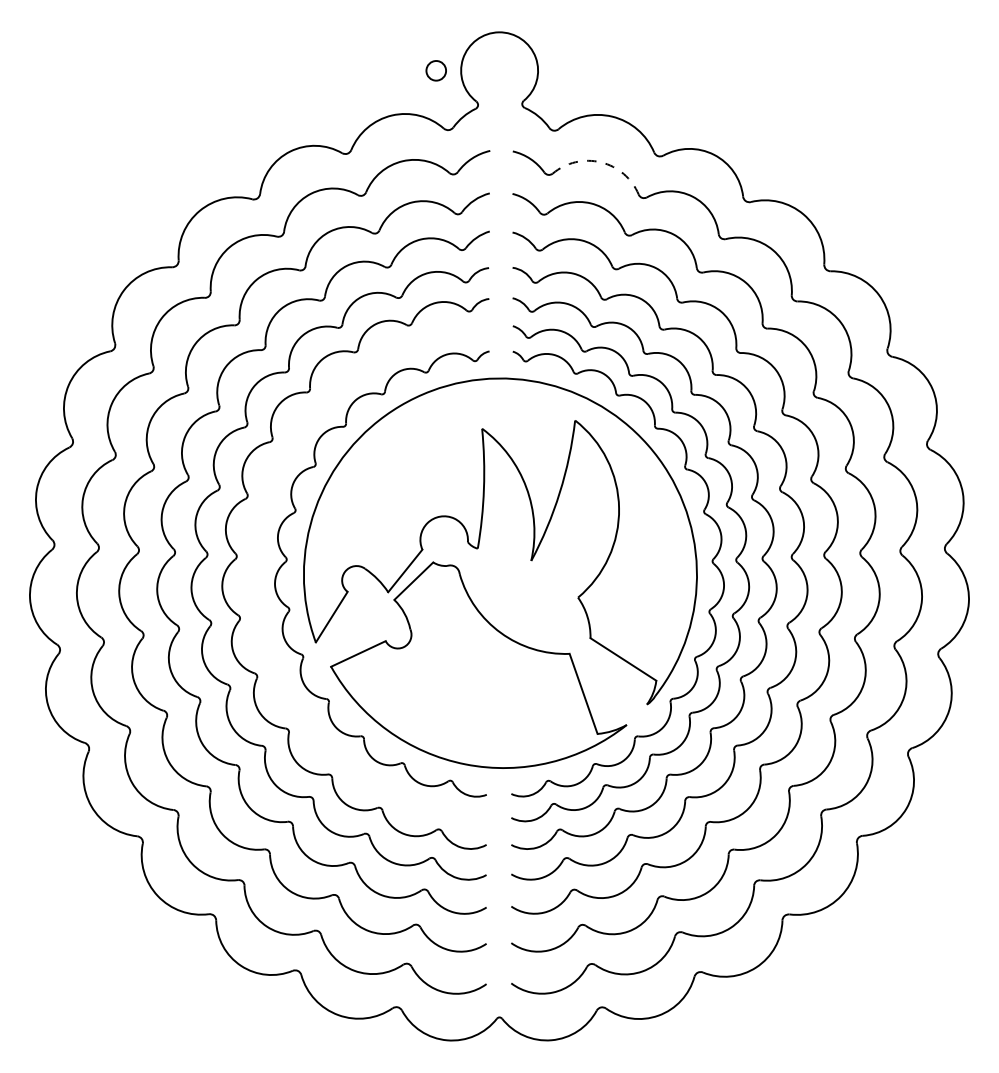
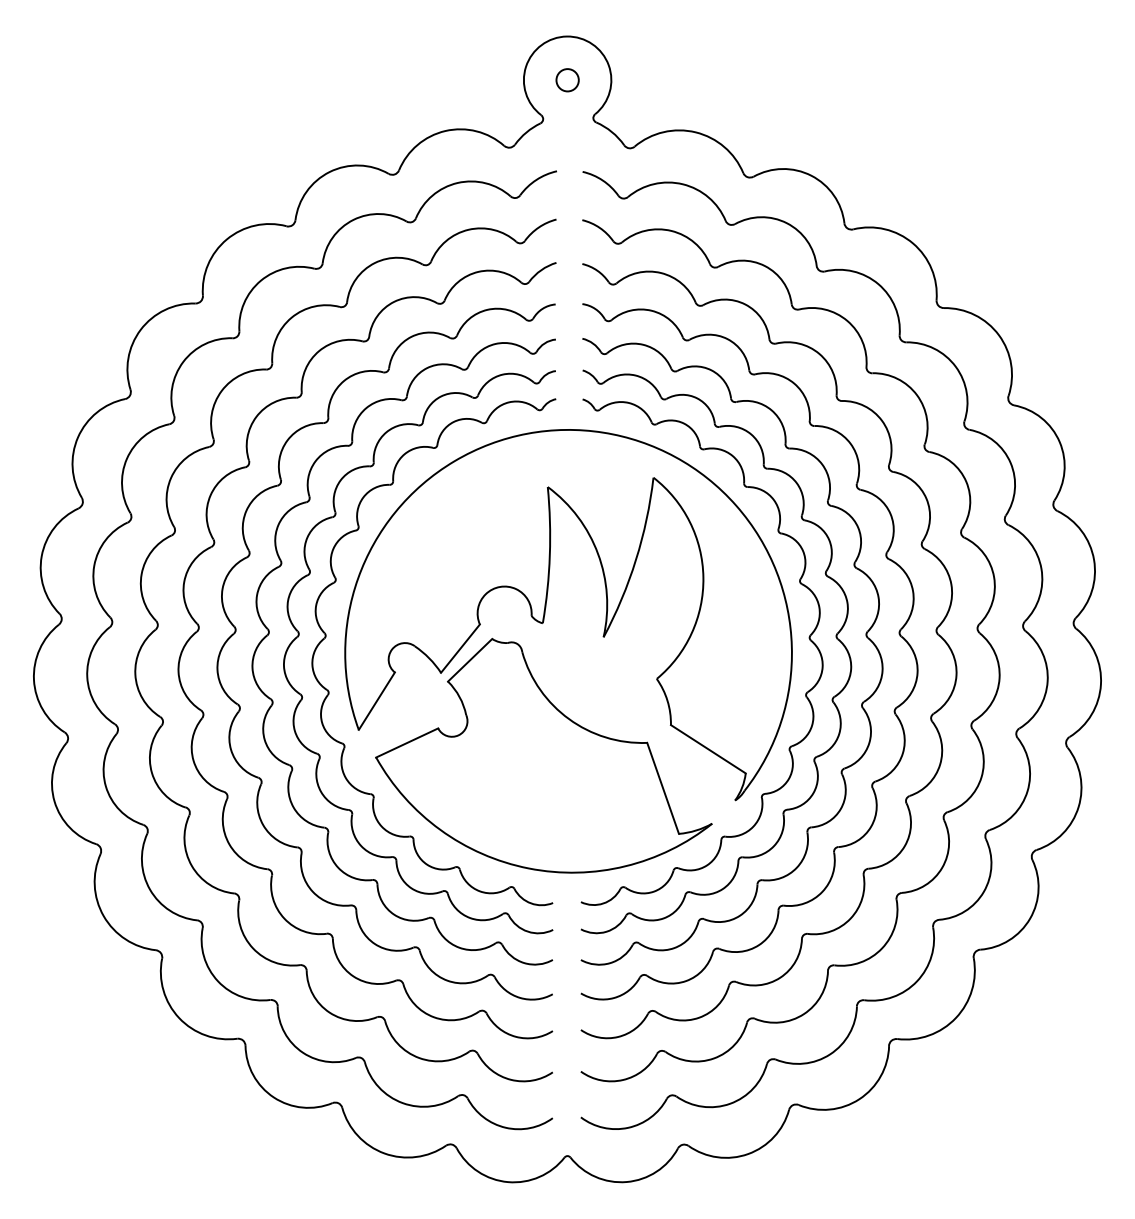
circle: (436, 71) -> (567, 80), moved
arc: (600, 162) -> (682, 184), dashed -> solid
part: (263, 559) -> (299, 635), added

